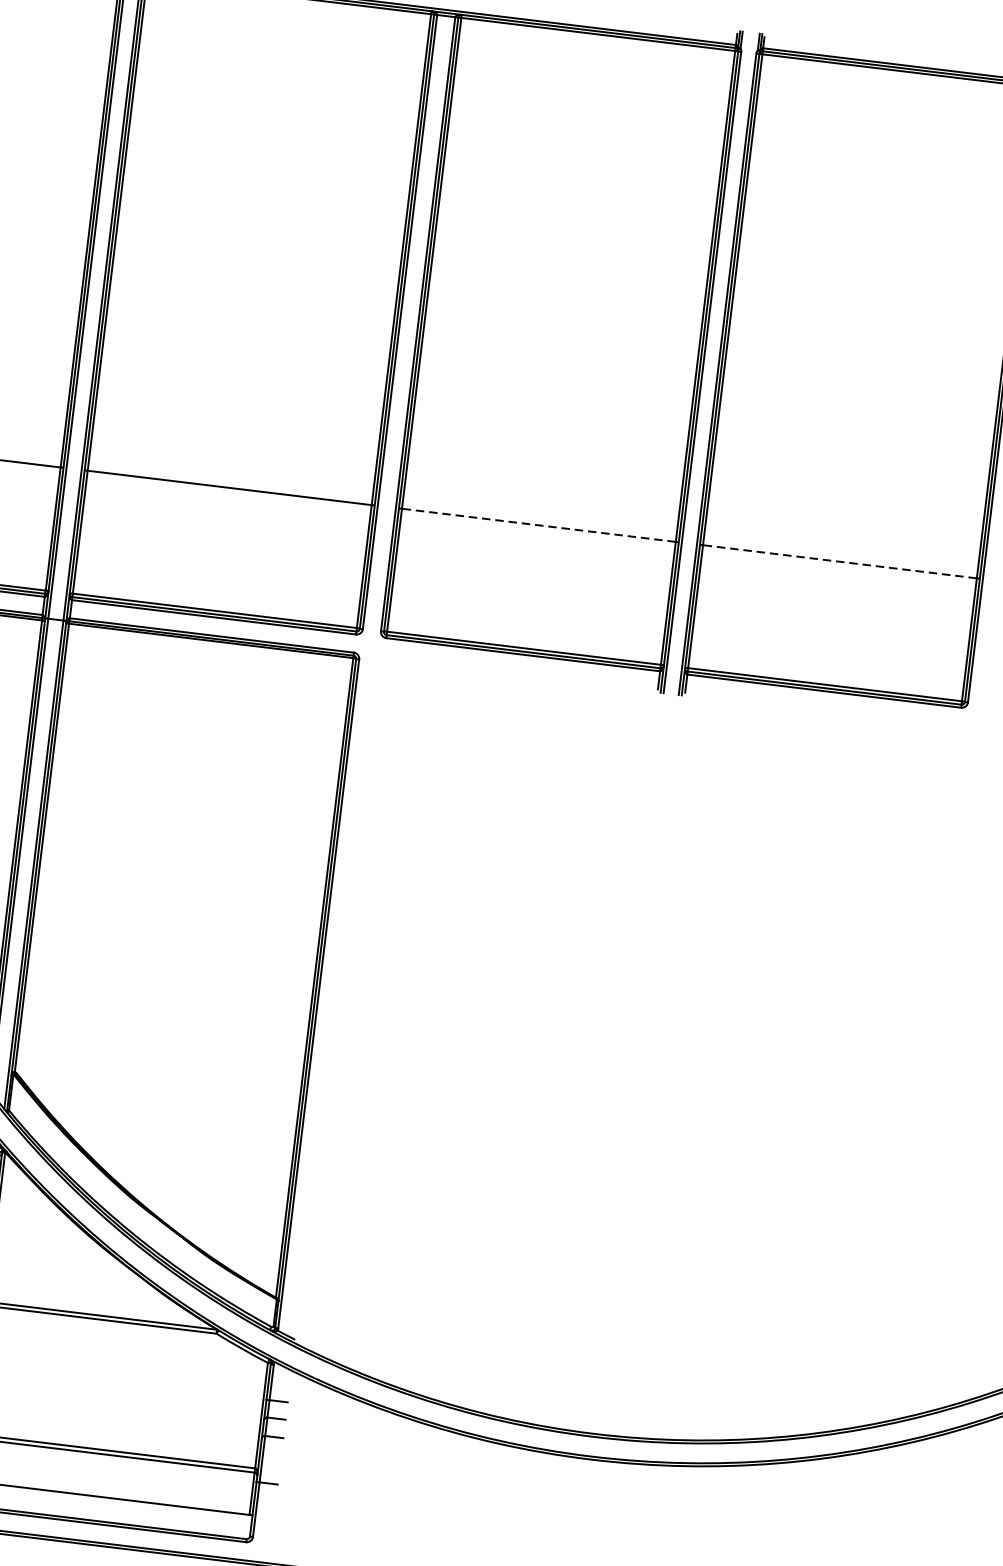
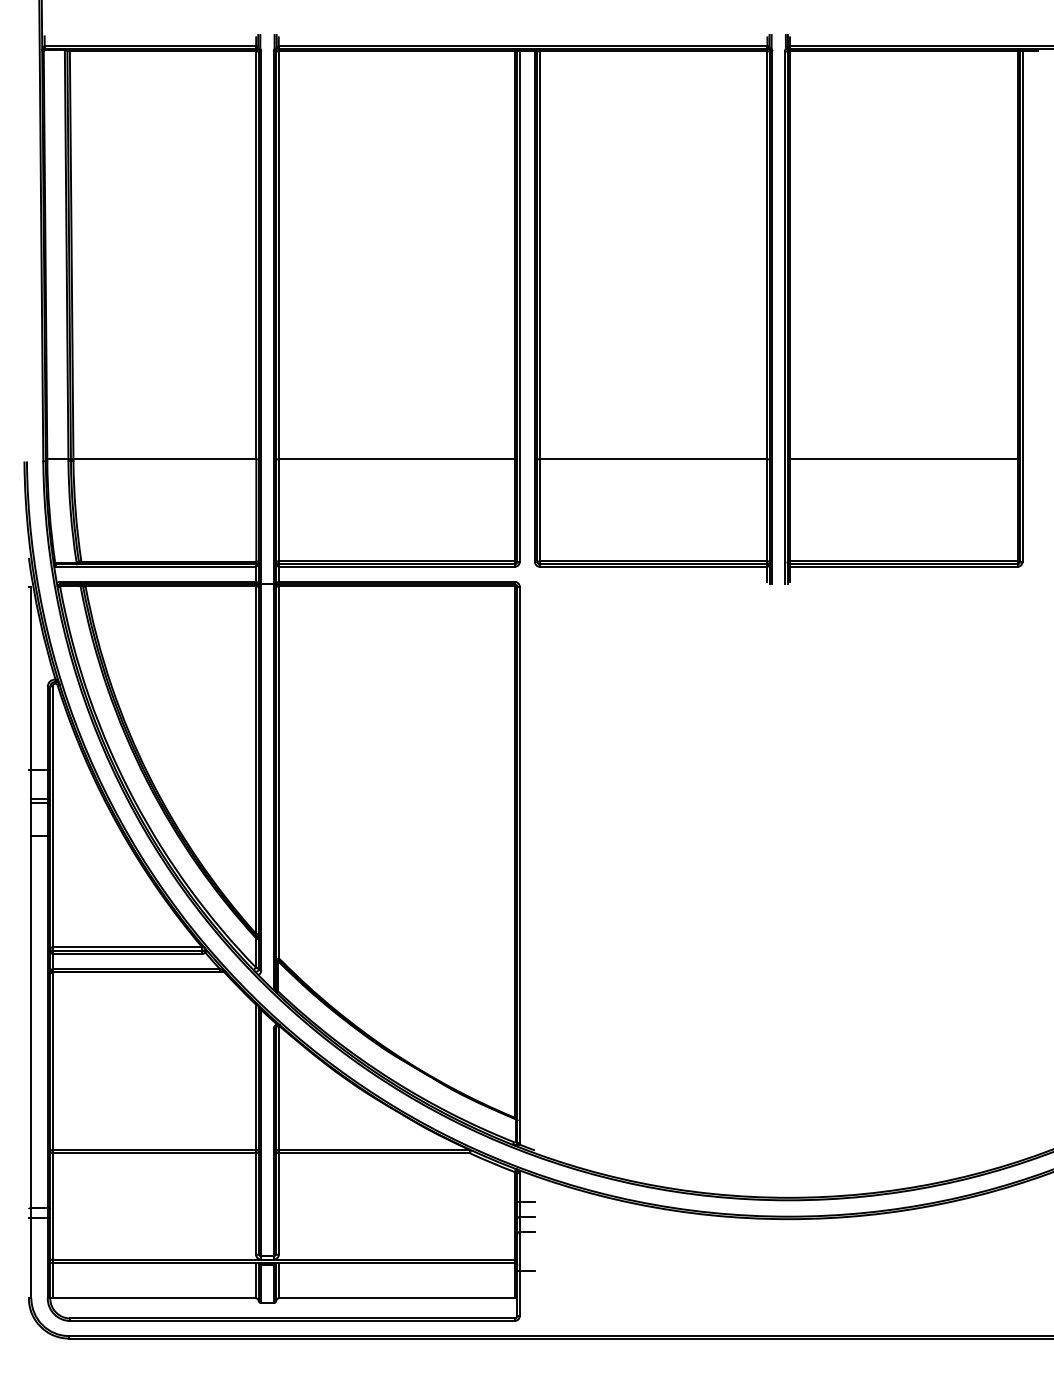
line: (538, 525) -> (653, 459), dashed -> solid
line: (839, 561) -> (903, 459), dashed -> solid

